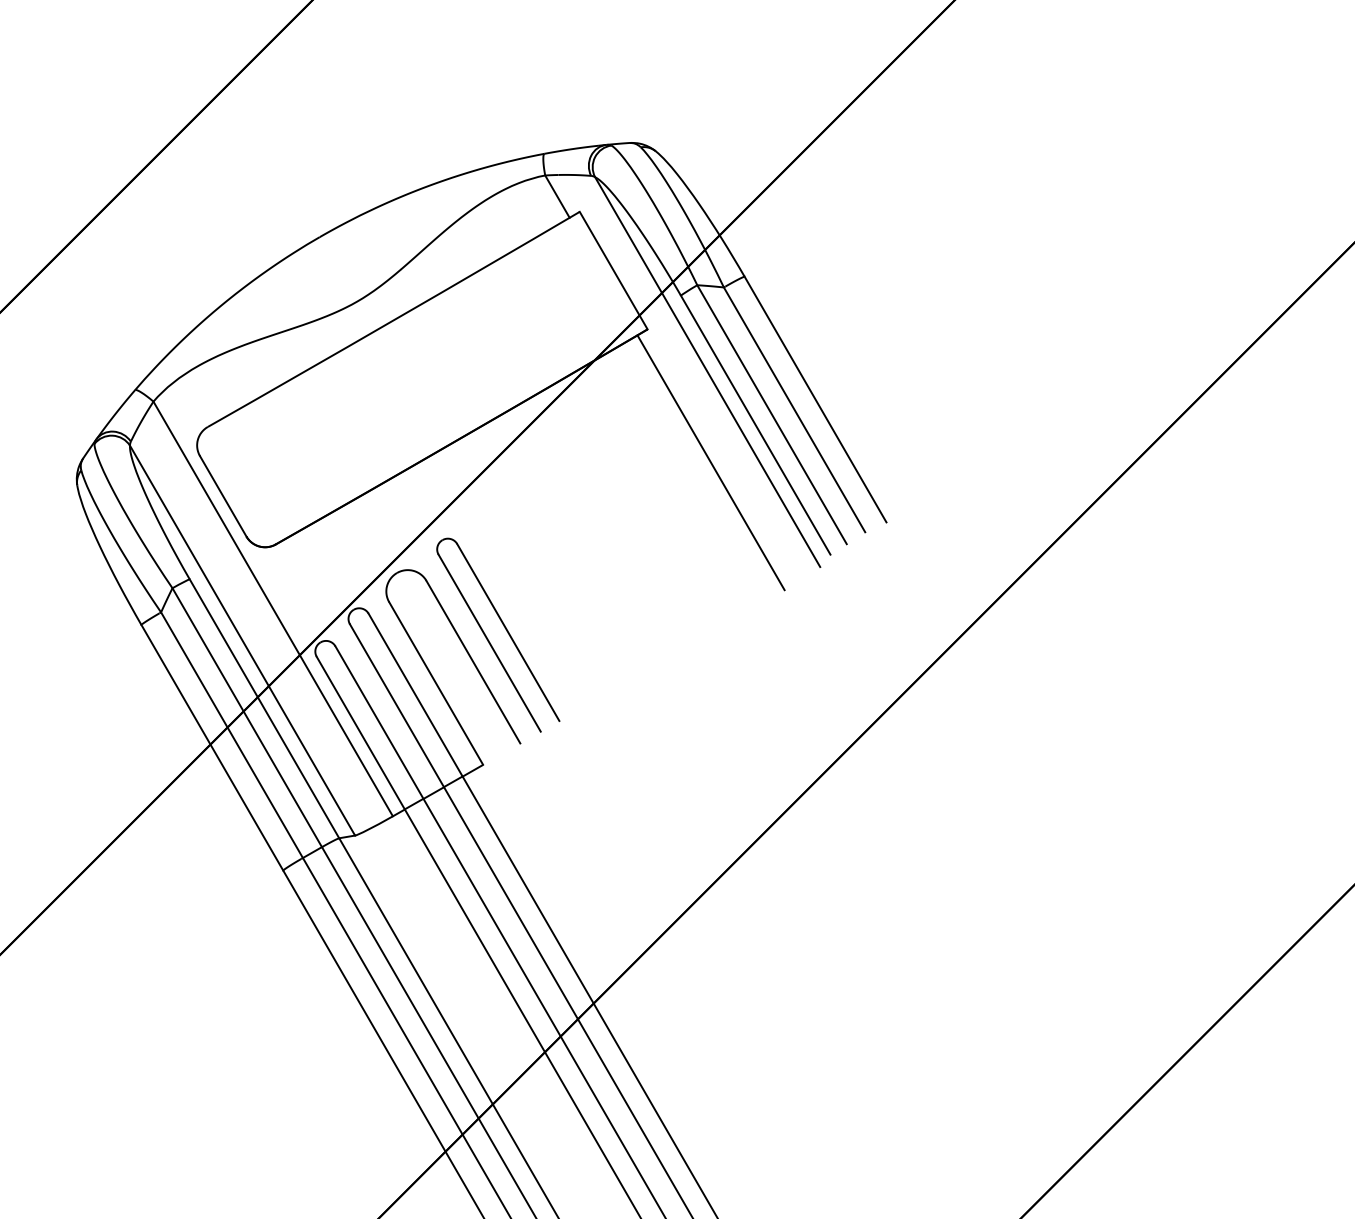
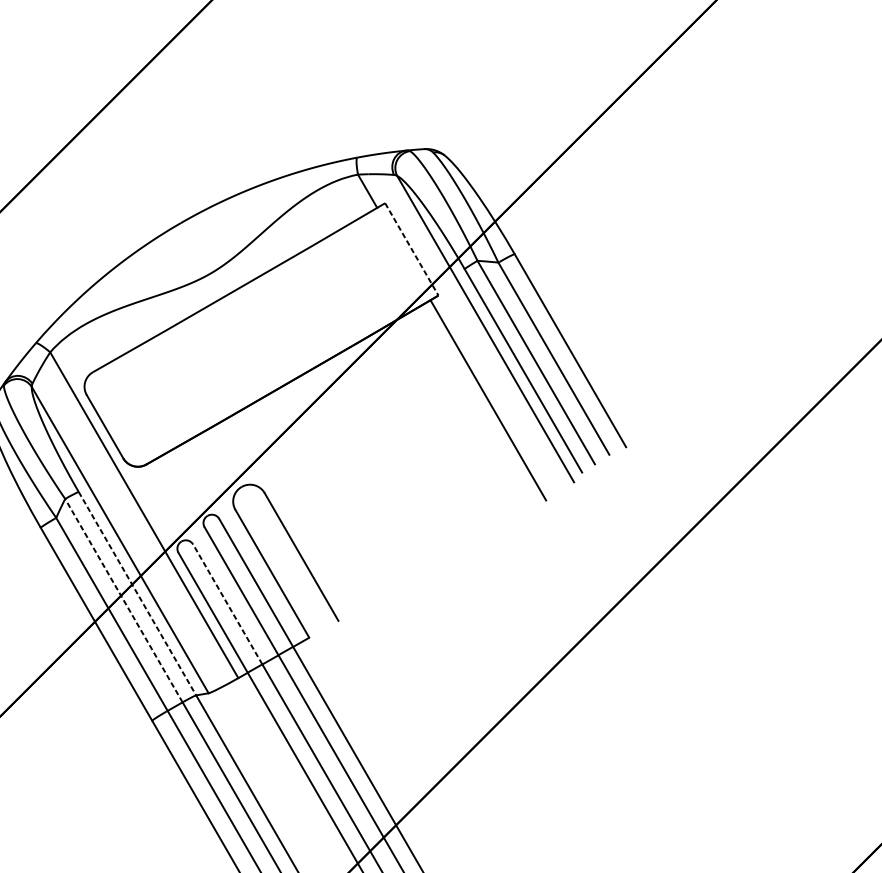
line: (613, 270) -> (411, 249), solid -> dashed
part: (504, 628) -> (326, 530), removed
line: (264, 709) -> (137, 594), solid -> dashed
line: (246, 717) -> (123, 600), solid -> dashed
line: (379, 722) -> (227, 604), solid -> dashed

